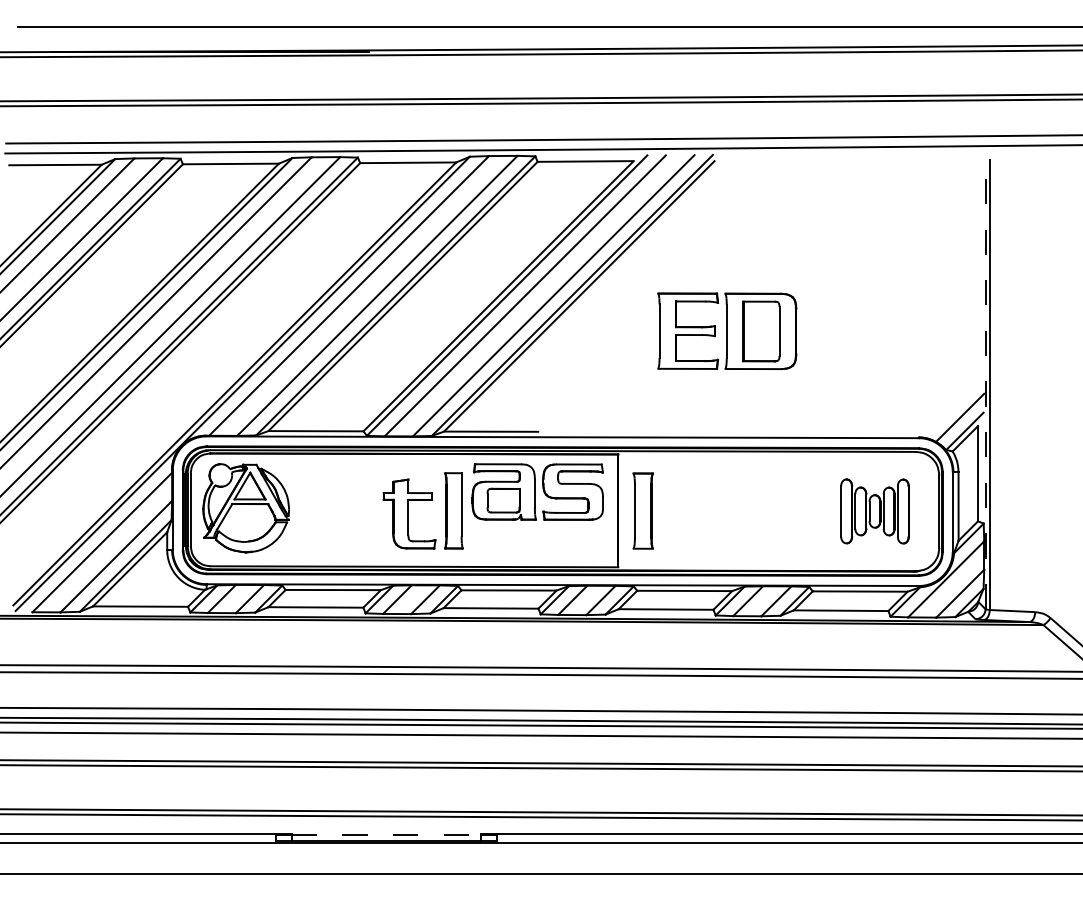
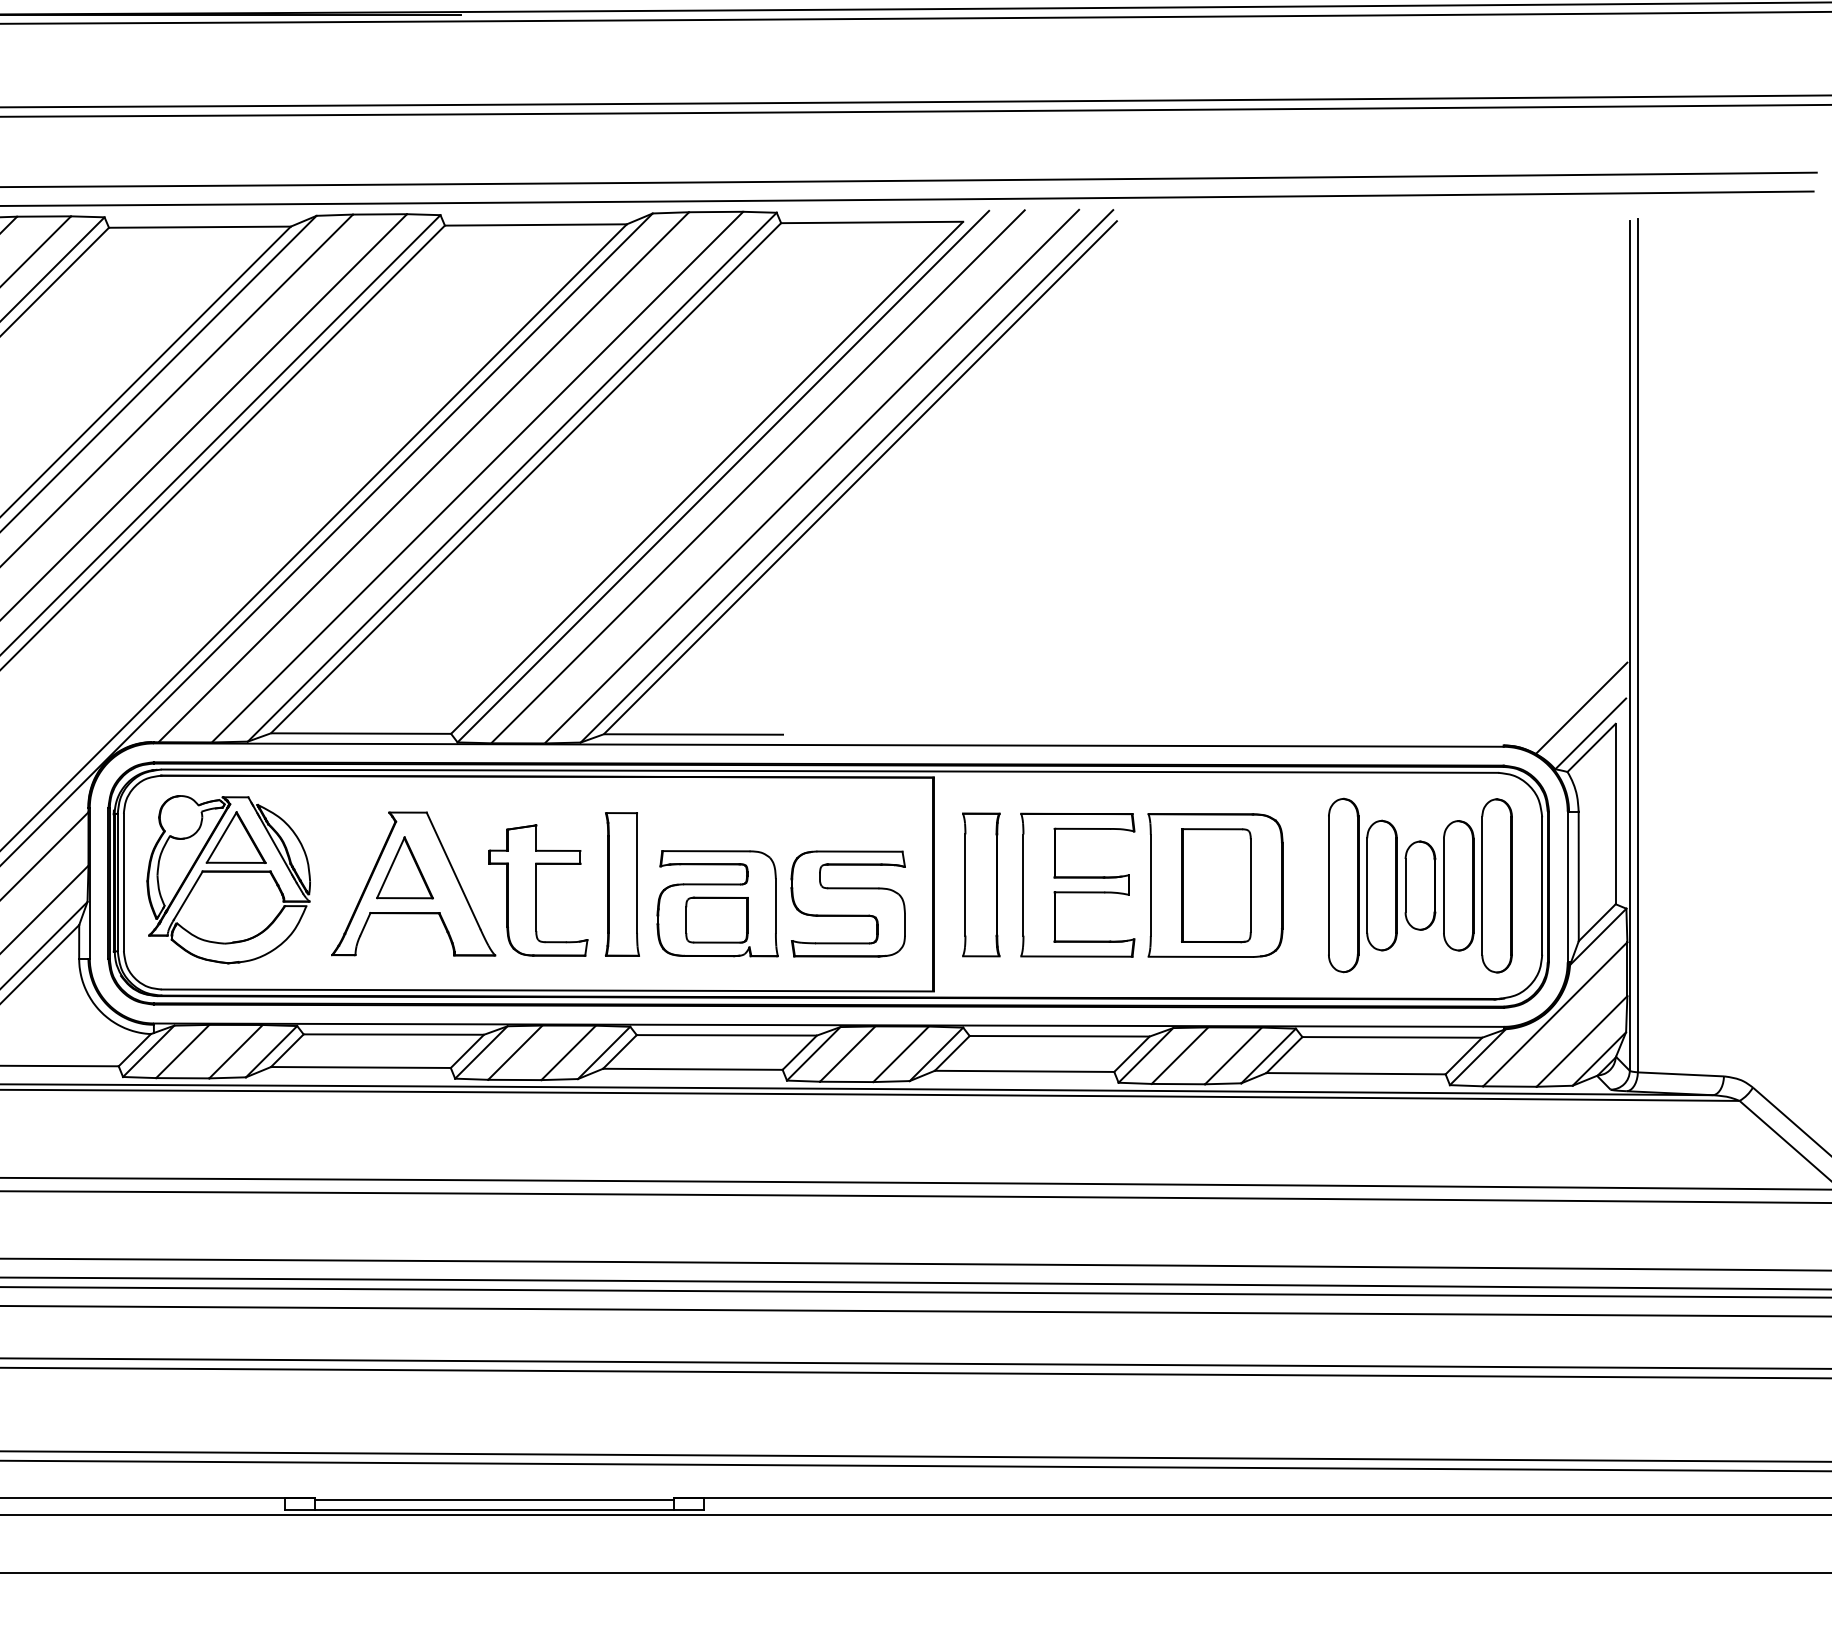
part: (727, 330) -> (1152, 883), moved
line: (985, 384) -> (1629, 645), dashed -> solid
part: (537, 491) -> (780, 902), moved
part: (343, 510) -> (413, 883), added
part: (874, 511) -> (1419, 885), size x1.43
line: (386, 835) -> (494, 1499), dashed -> solid

